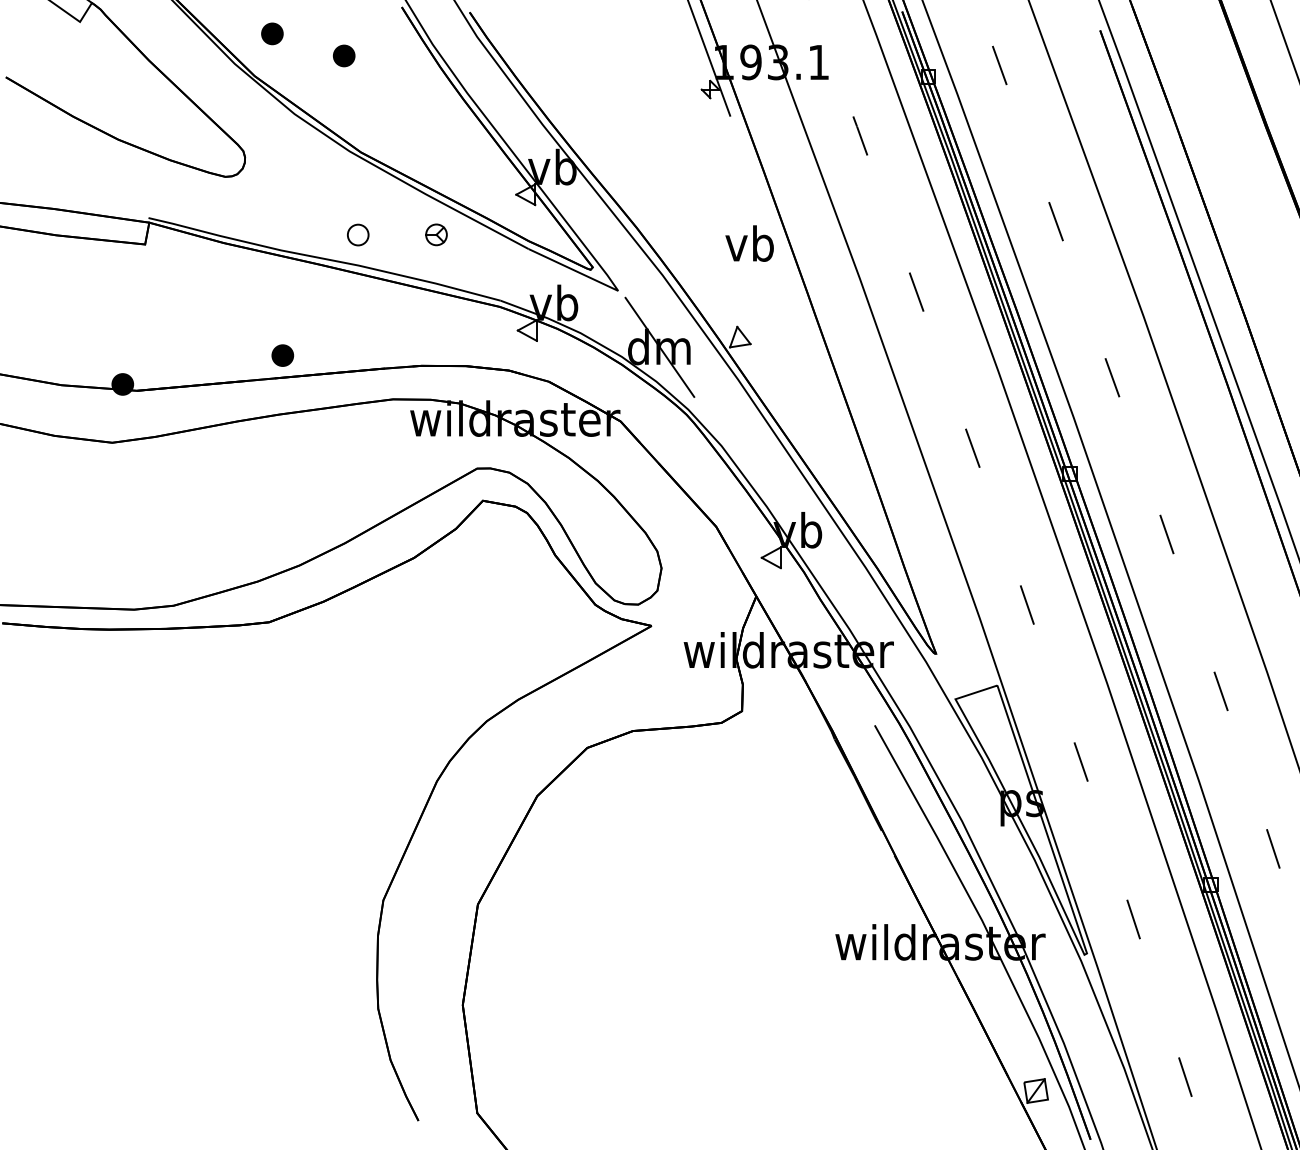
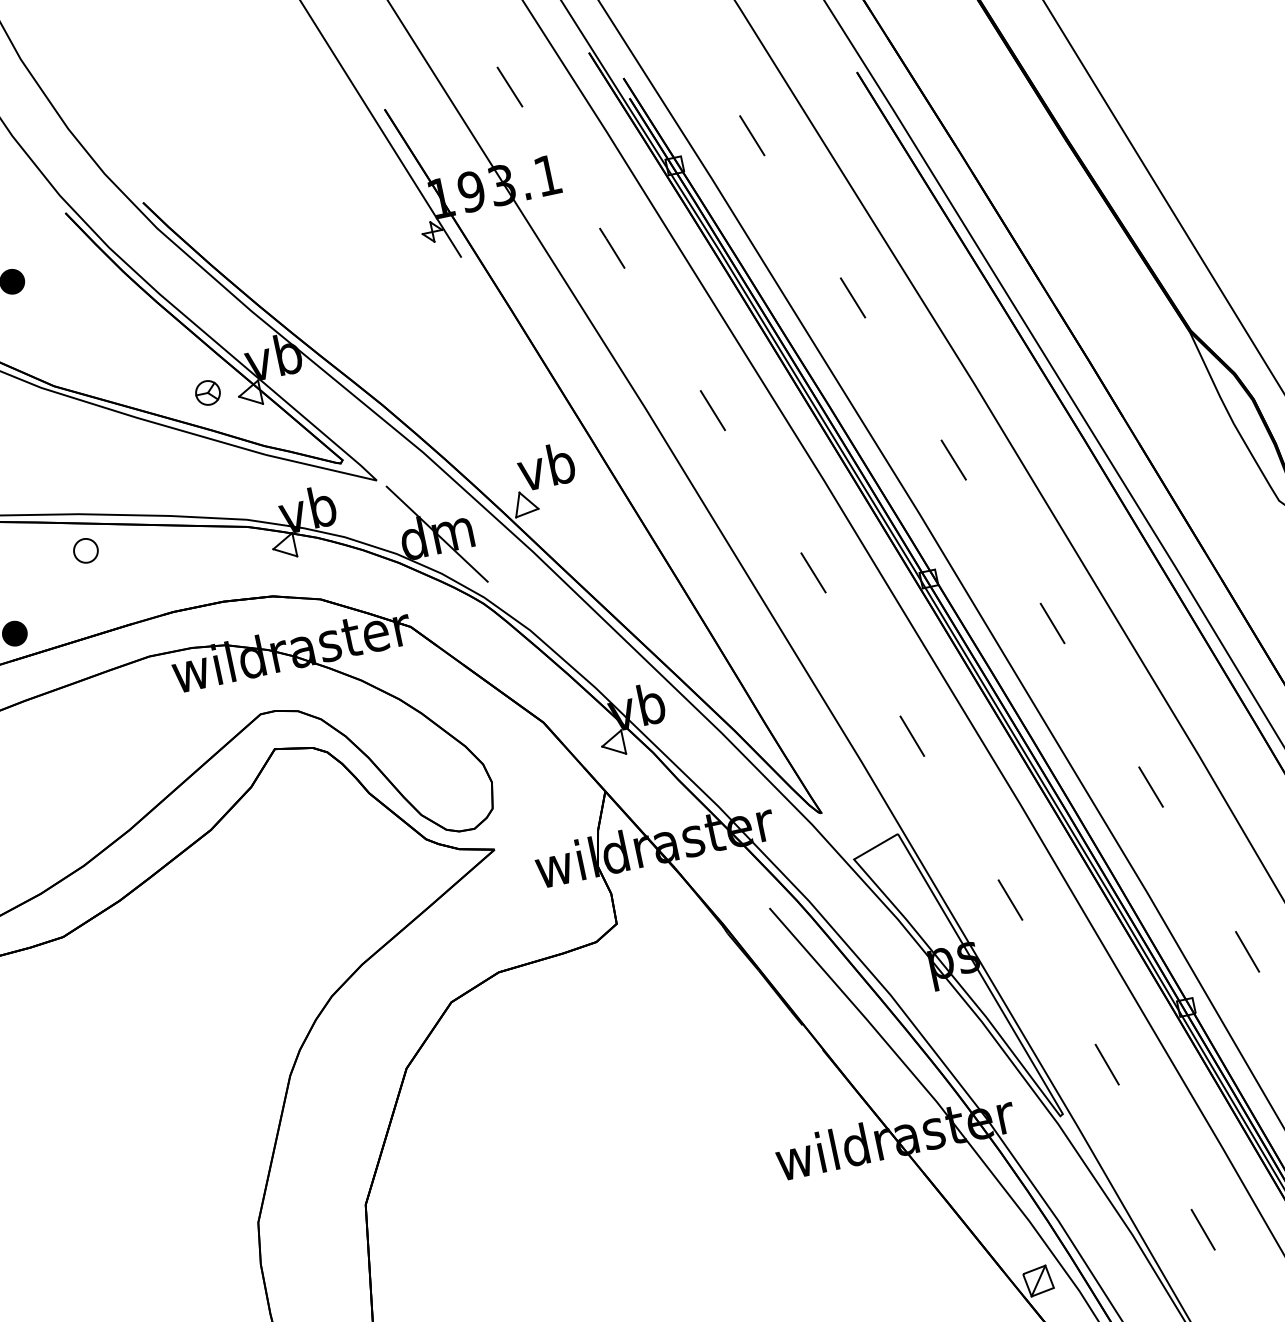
part: (358, 234) -> (86, 550), moved
part: (436, 234) -> (207, 392), moved
text: (749, 243) -> (545, 466), moved

